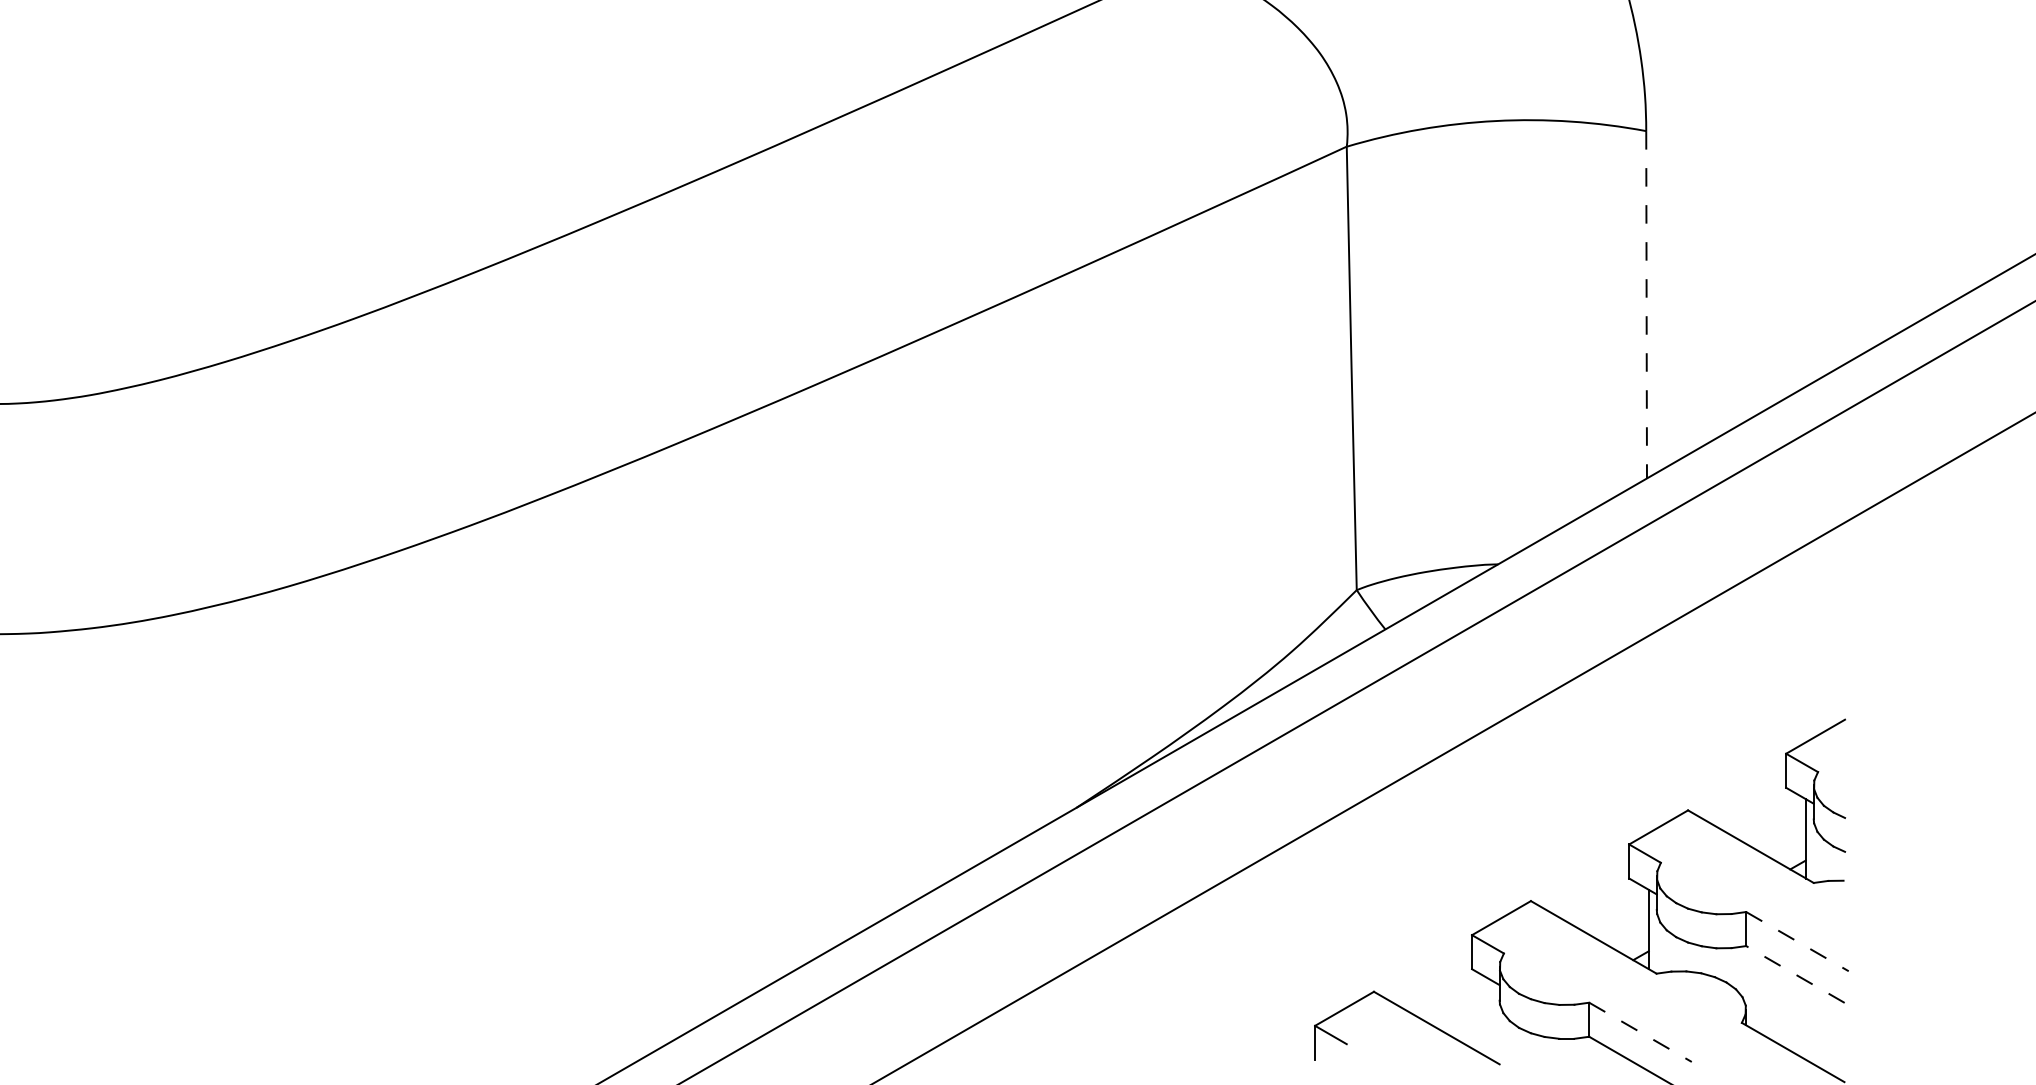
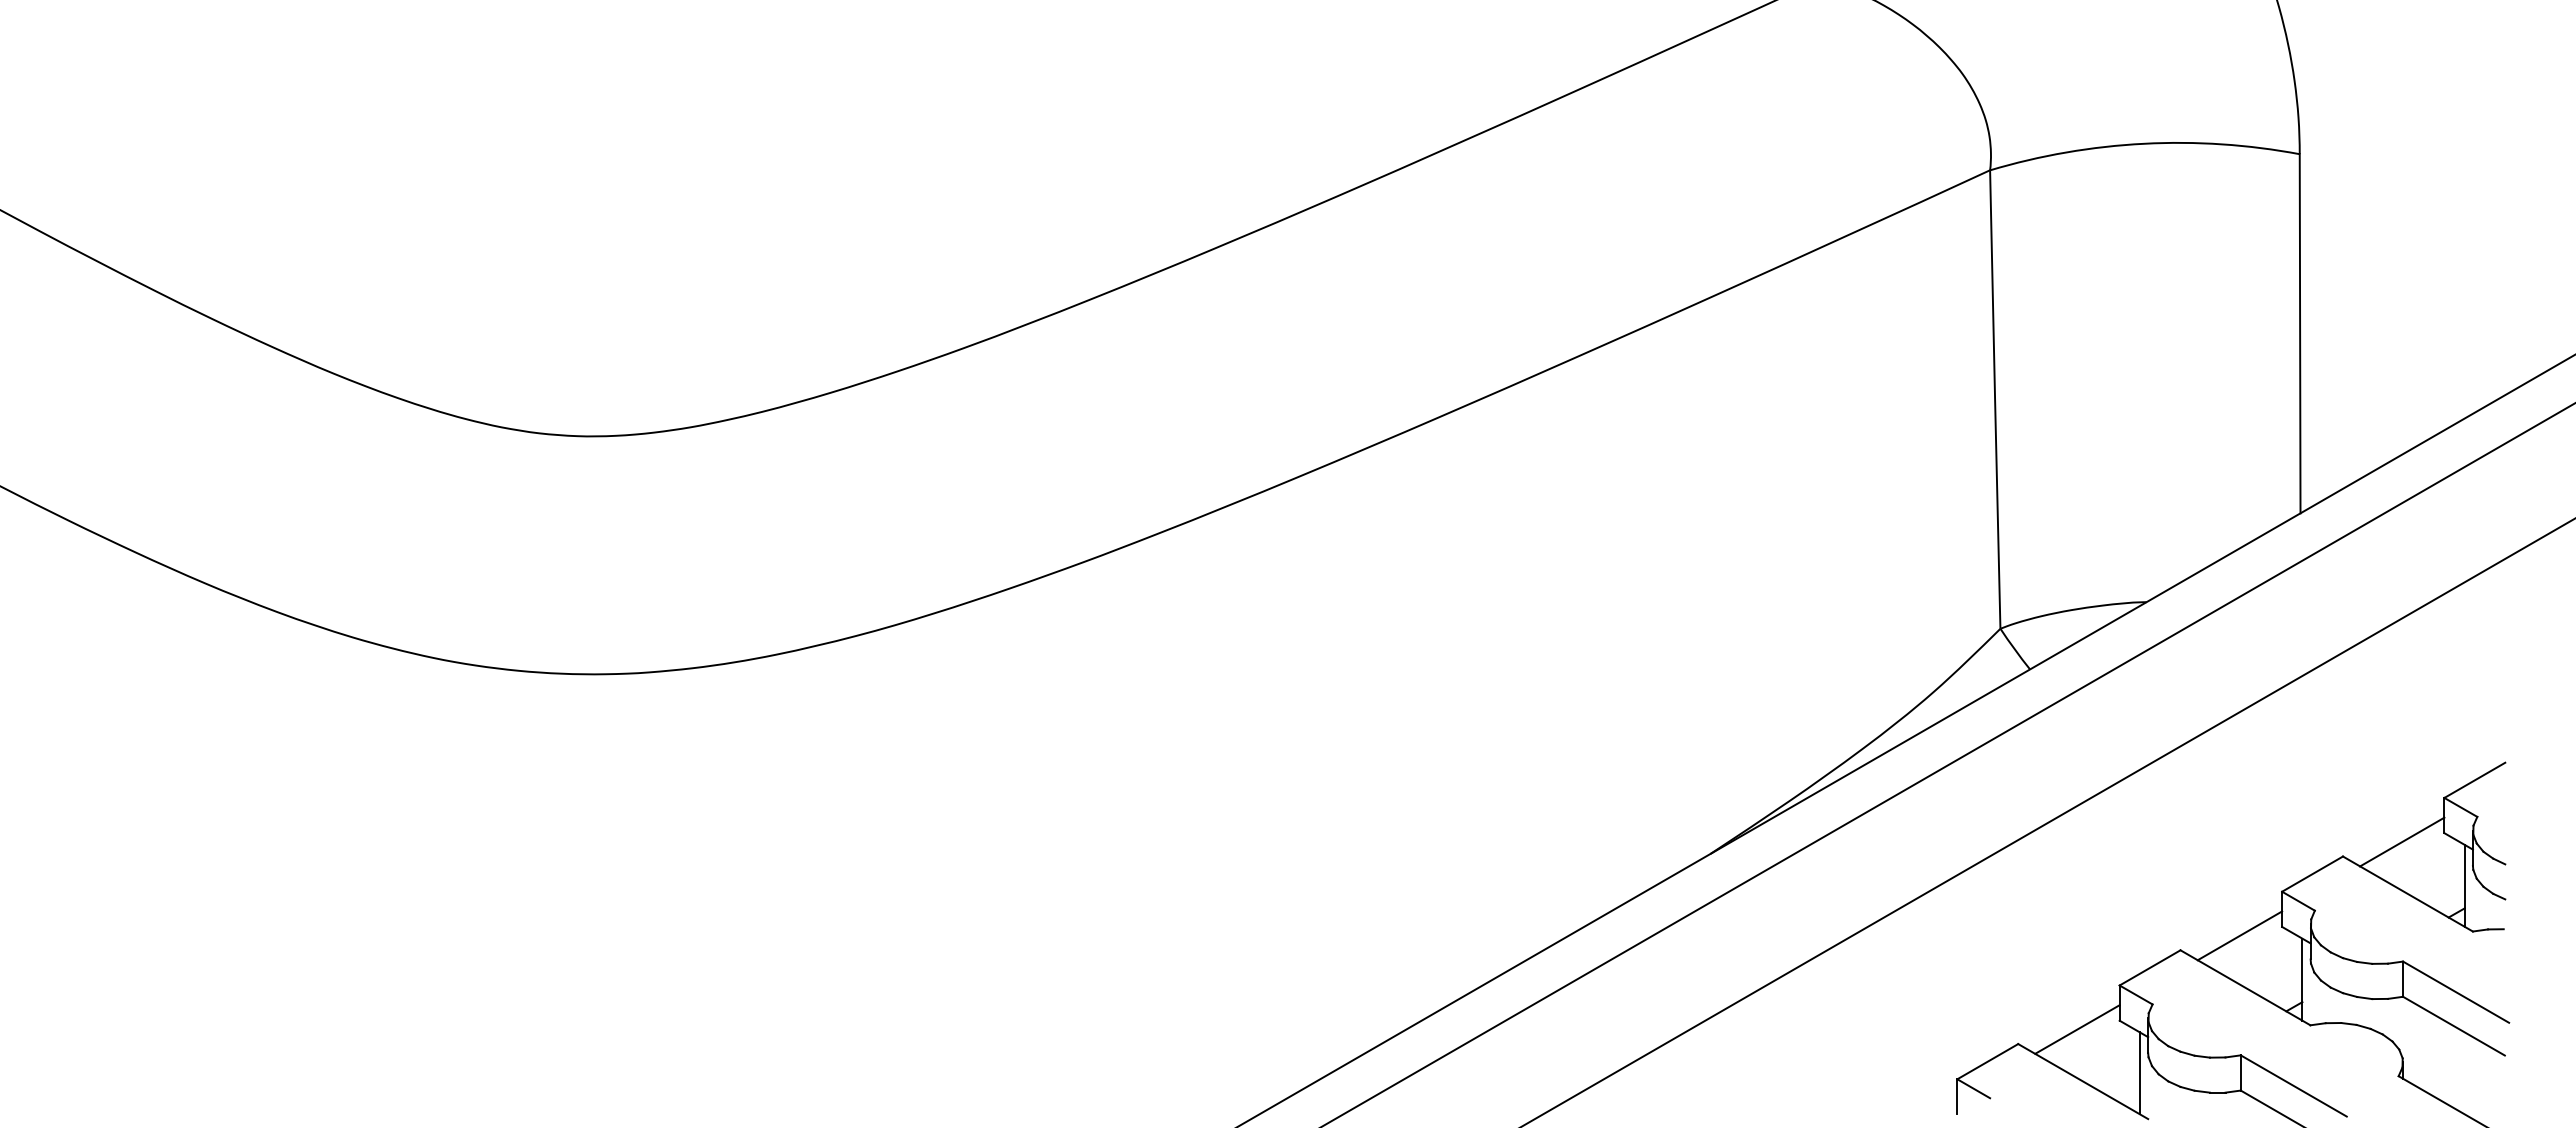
line: (1646, 304) -> (2300, 333), dashed -> solid
line: (1745, 795) -> (2402, 841), added
line: (1587, 886) -> (2239, 935), added
line: (1797, 941) -> (2456, 992), dashed -> solid
line: (1794, 974) -> (2453, 1026), dashed -> solid
line: (1431, 977) -> (2077, 1029), added
line: (1491, 1020) -> (2139, 1073), added
line: (1641, 1032) -> (2294, 1086), dashed -> solid

